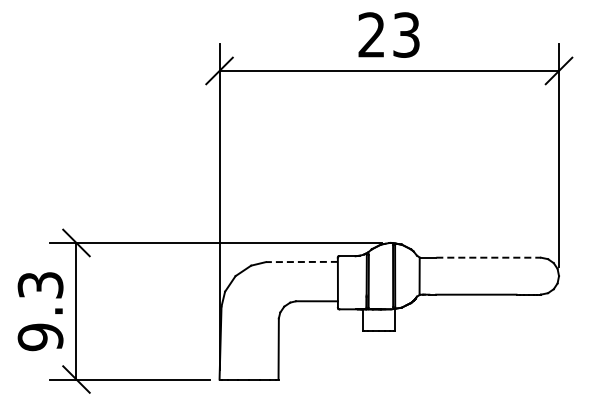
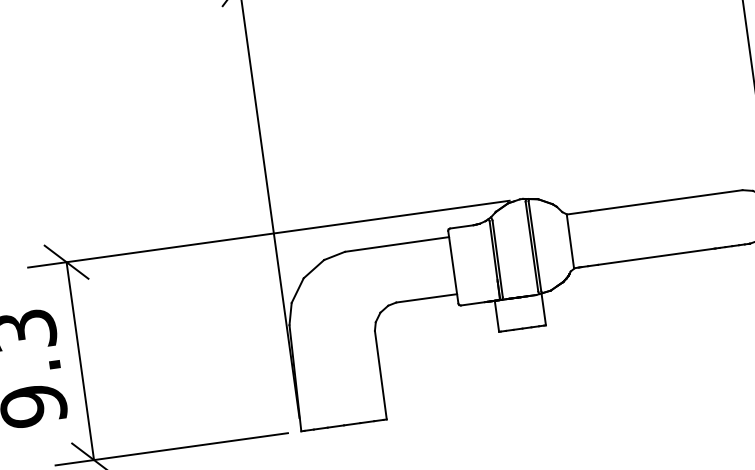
line: (489, 257) -> (667, 200), dashed -> solid
line: (301, 262) -> (396, 245), dashed -> solid

